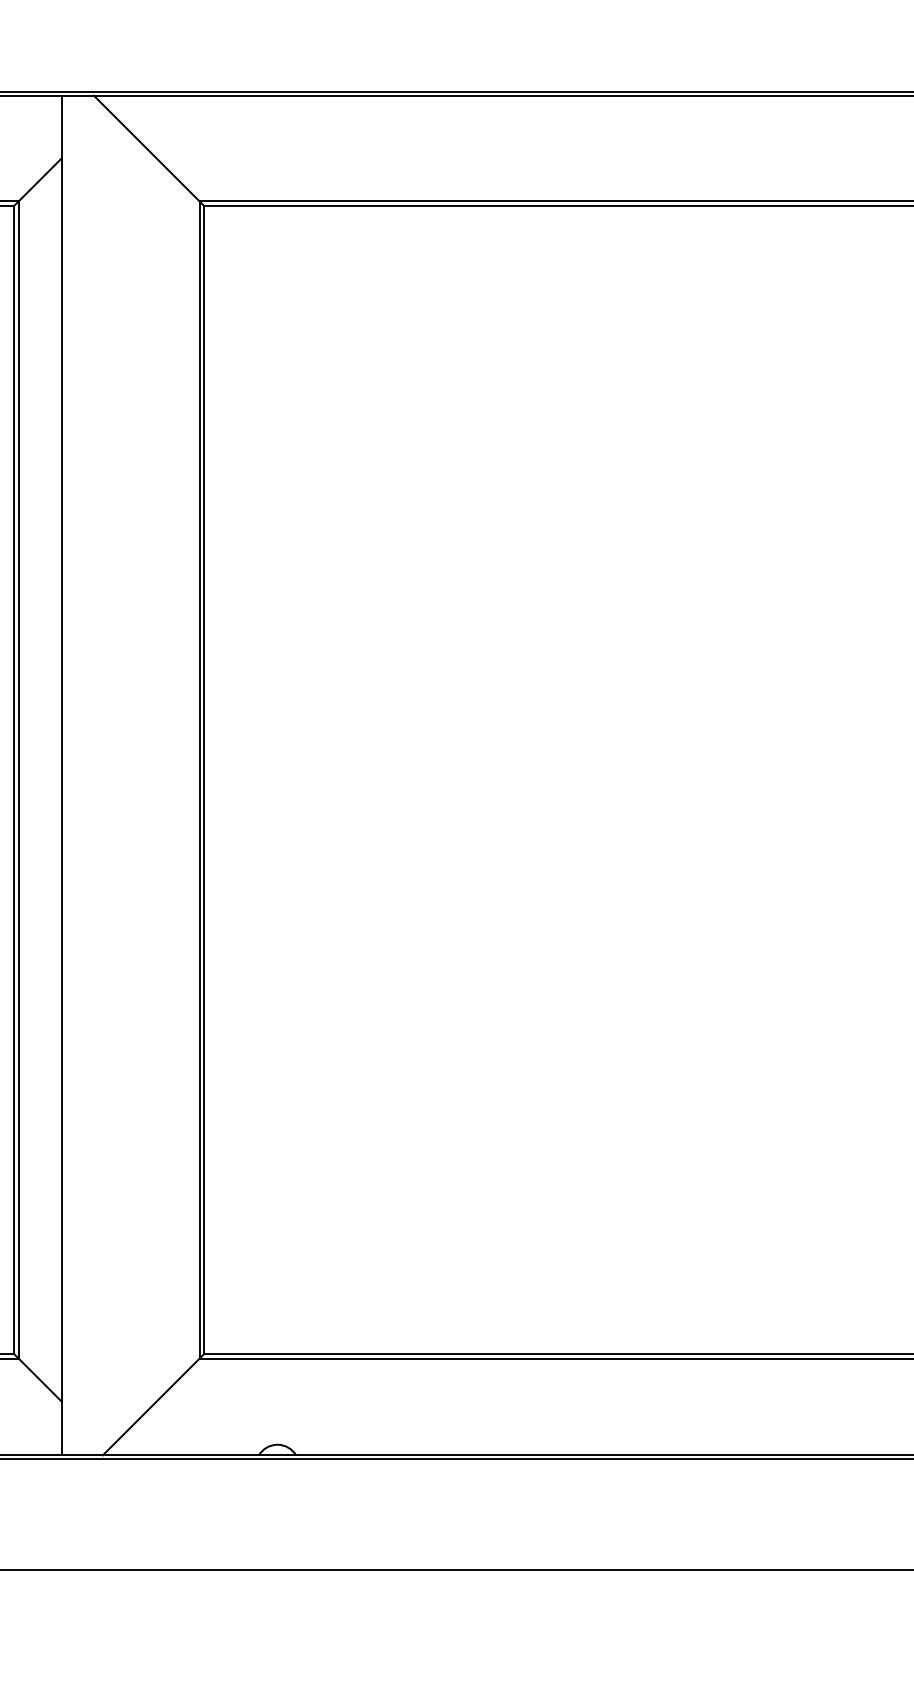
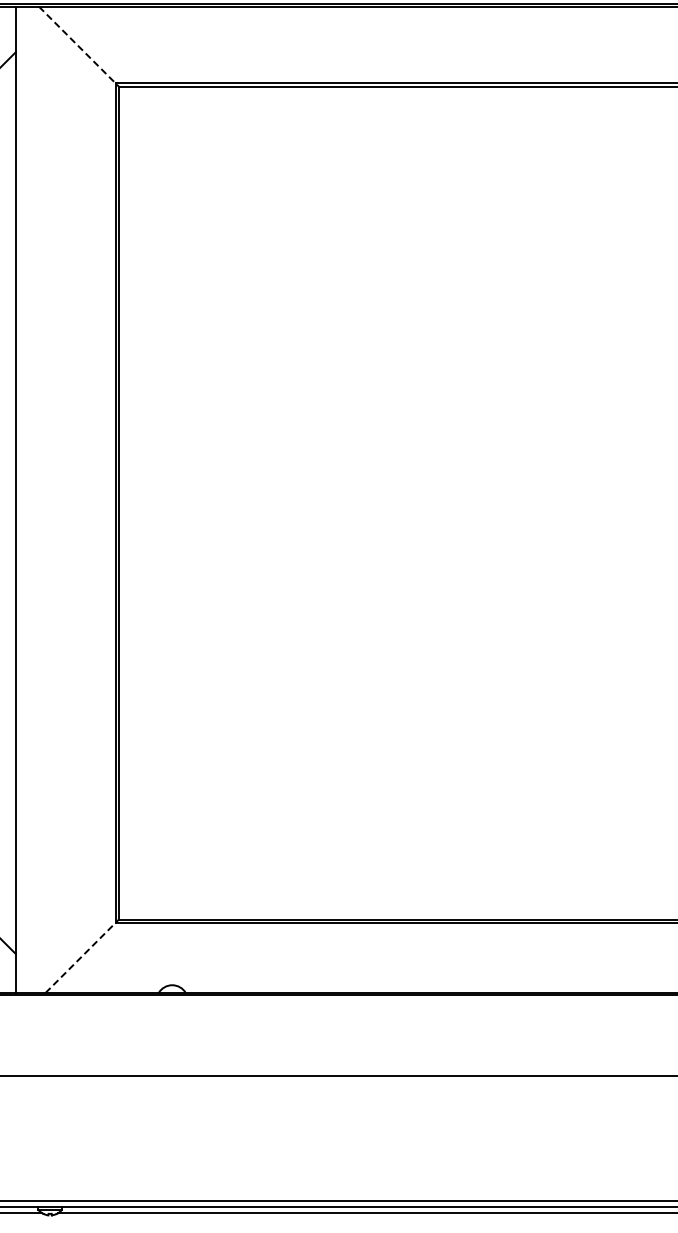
line: (149, 151) -> (79, 47), solid -> dashed
line: (153, 1405) -> (82, 956), solid -> dashed

